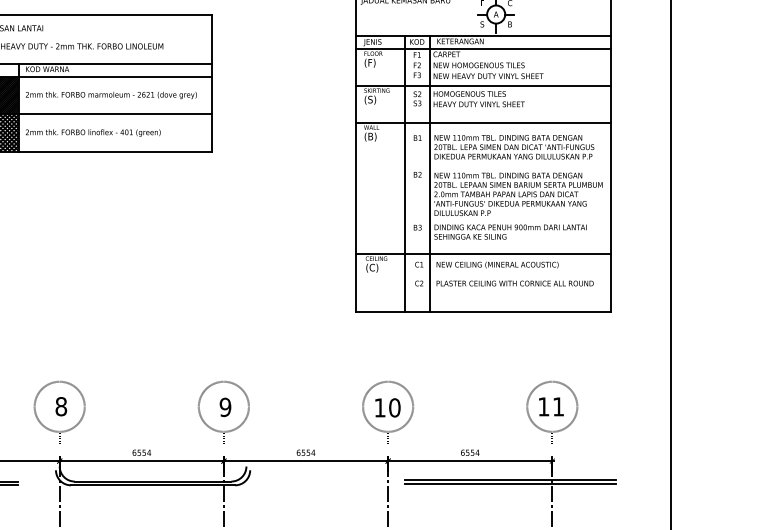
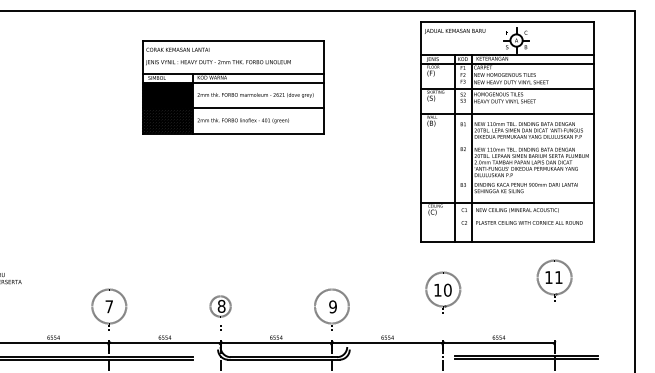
circle: (59, 406) -> (220, 306), size x0.6
part: (388, 411) -> (443, 292), moved
part: (552, 411) -> (554, 280), moved

